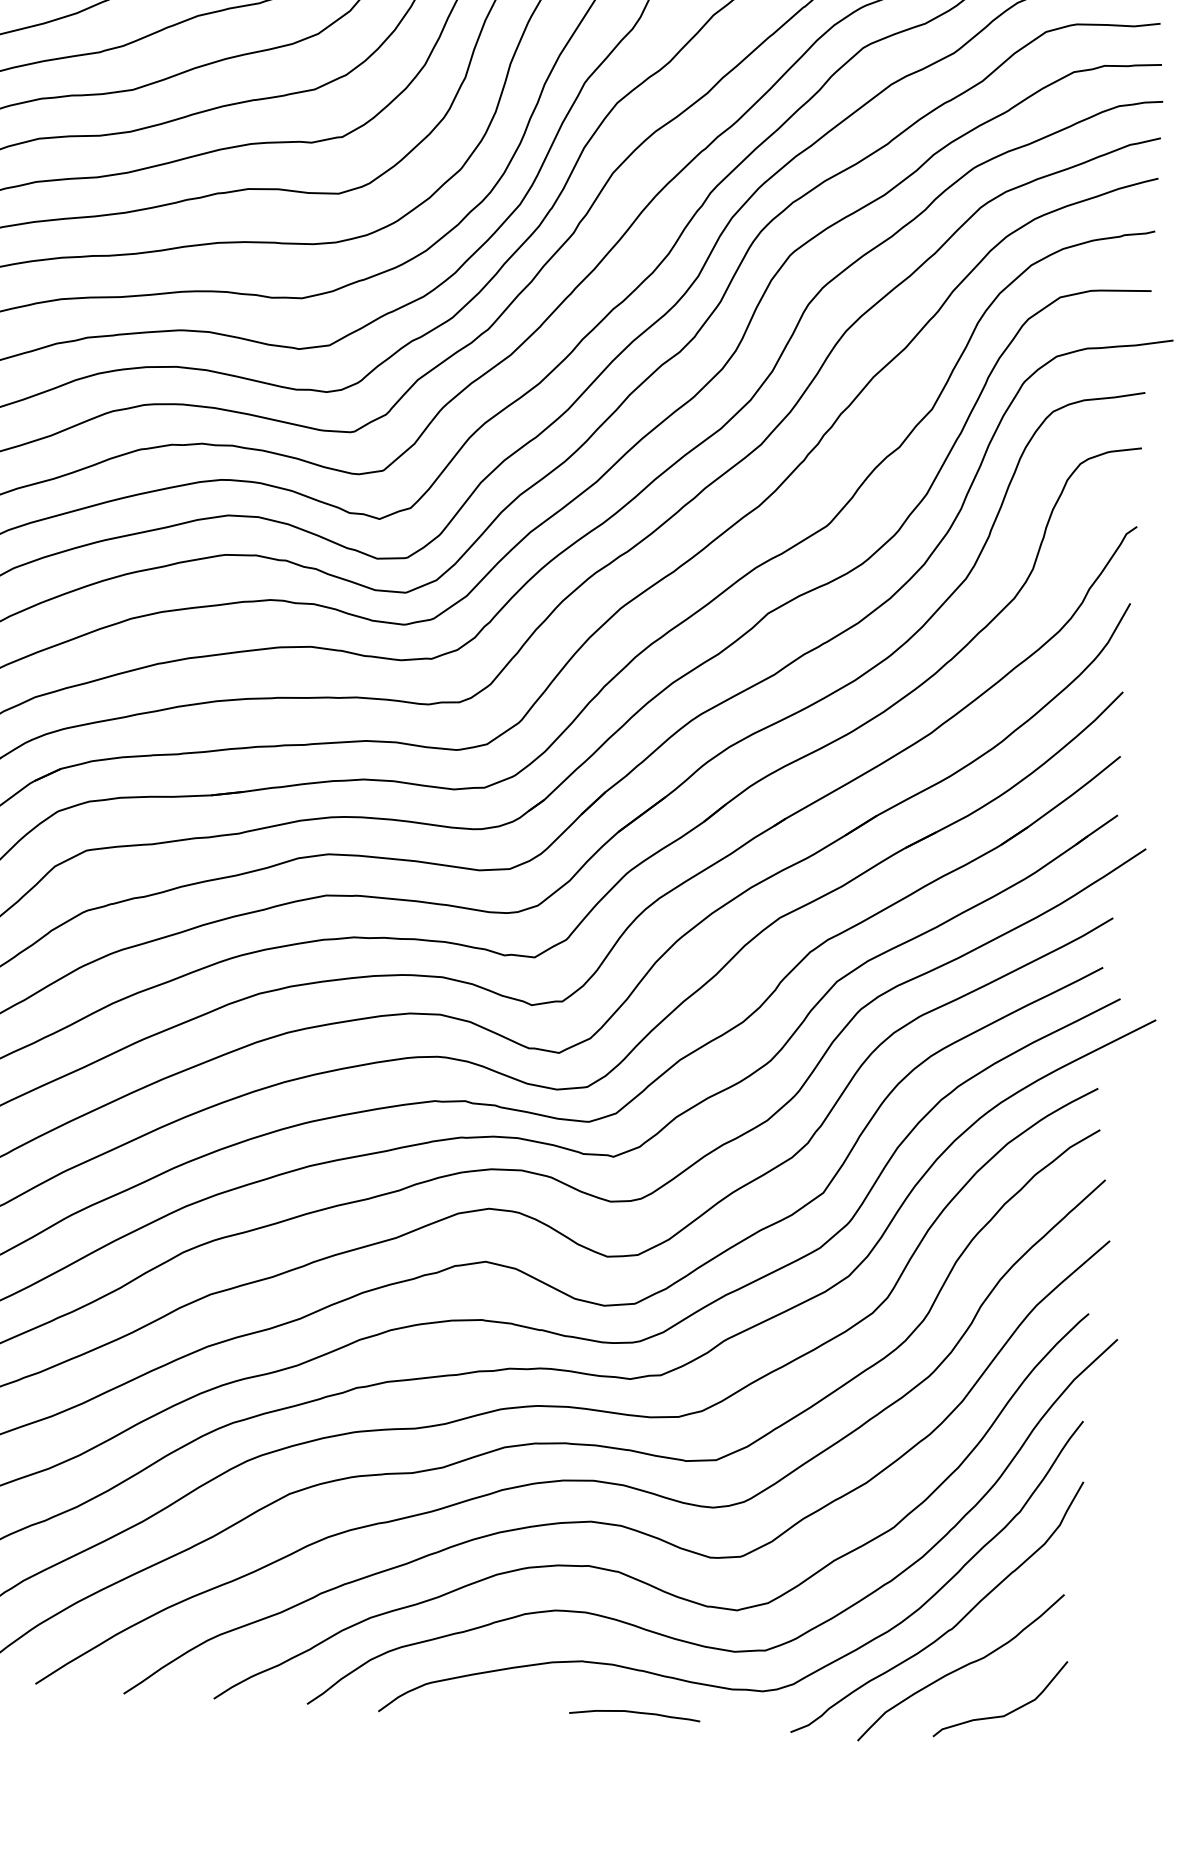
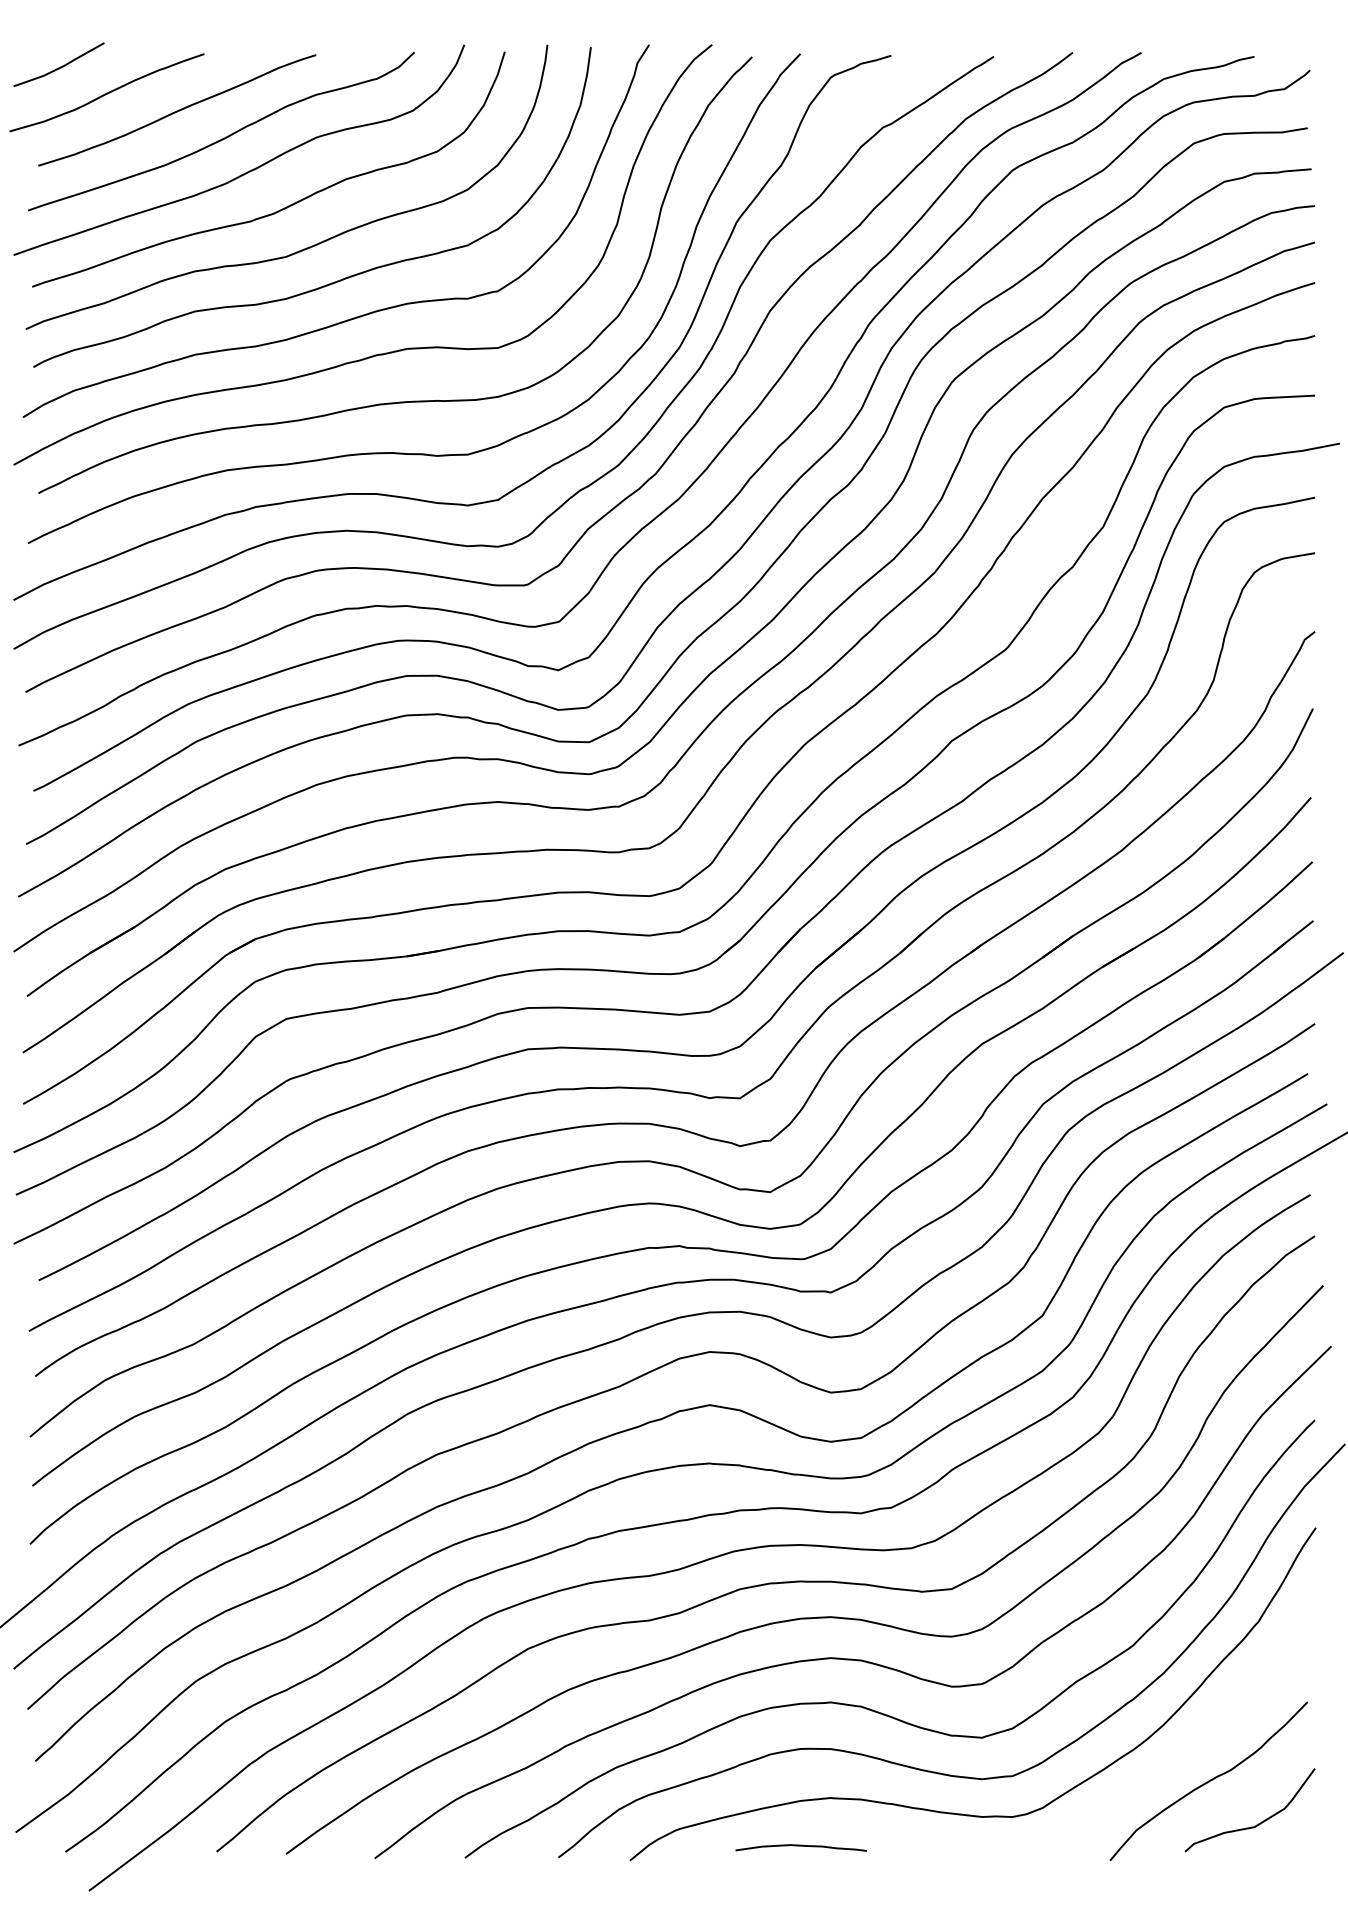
curve: (954, 1625) -> (1199, 1739), removed
curve: (634, 1713) -> (800, 1846), moved

